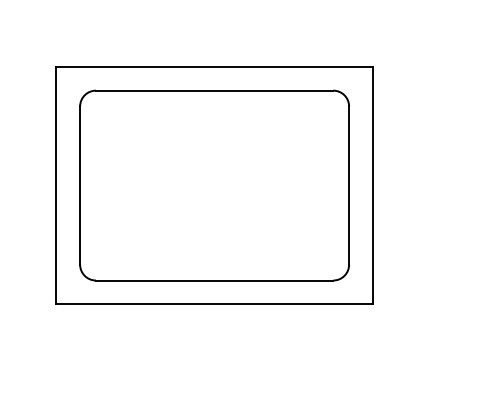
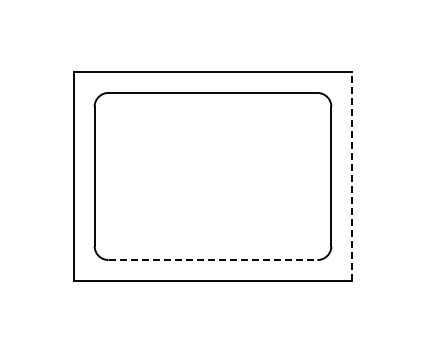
line: (373, 185) -> (352, 176), solid -> dashed
line: (215, 281) -> (213, 260), solid -> dashed

